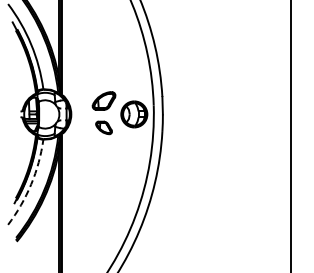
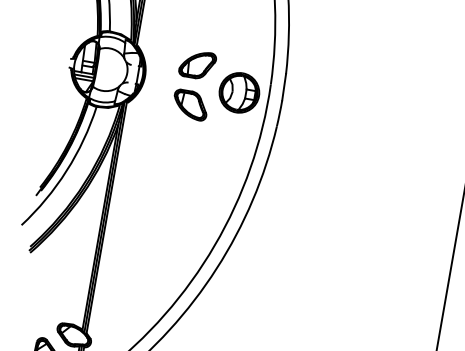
part: (103, 127) -> (189, 104), size x1.43
arc: (31, 184) -> (67, 170), dashed -> solid

